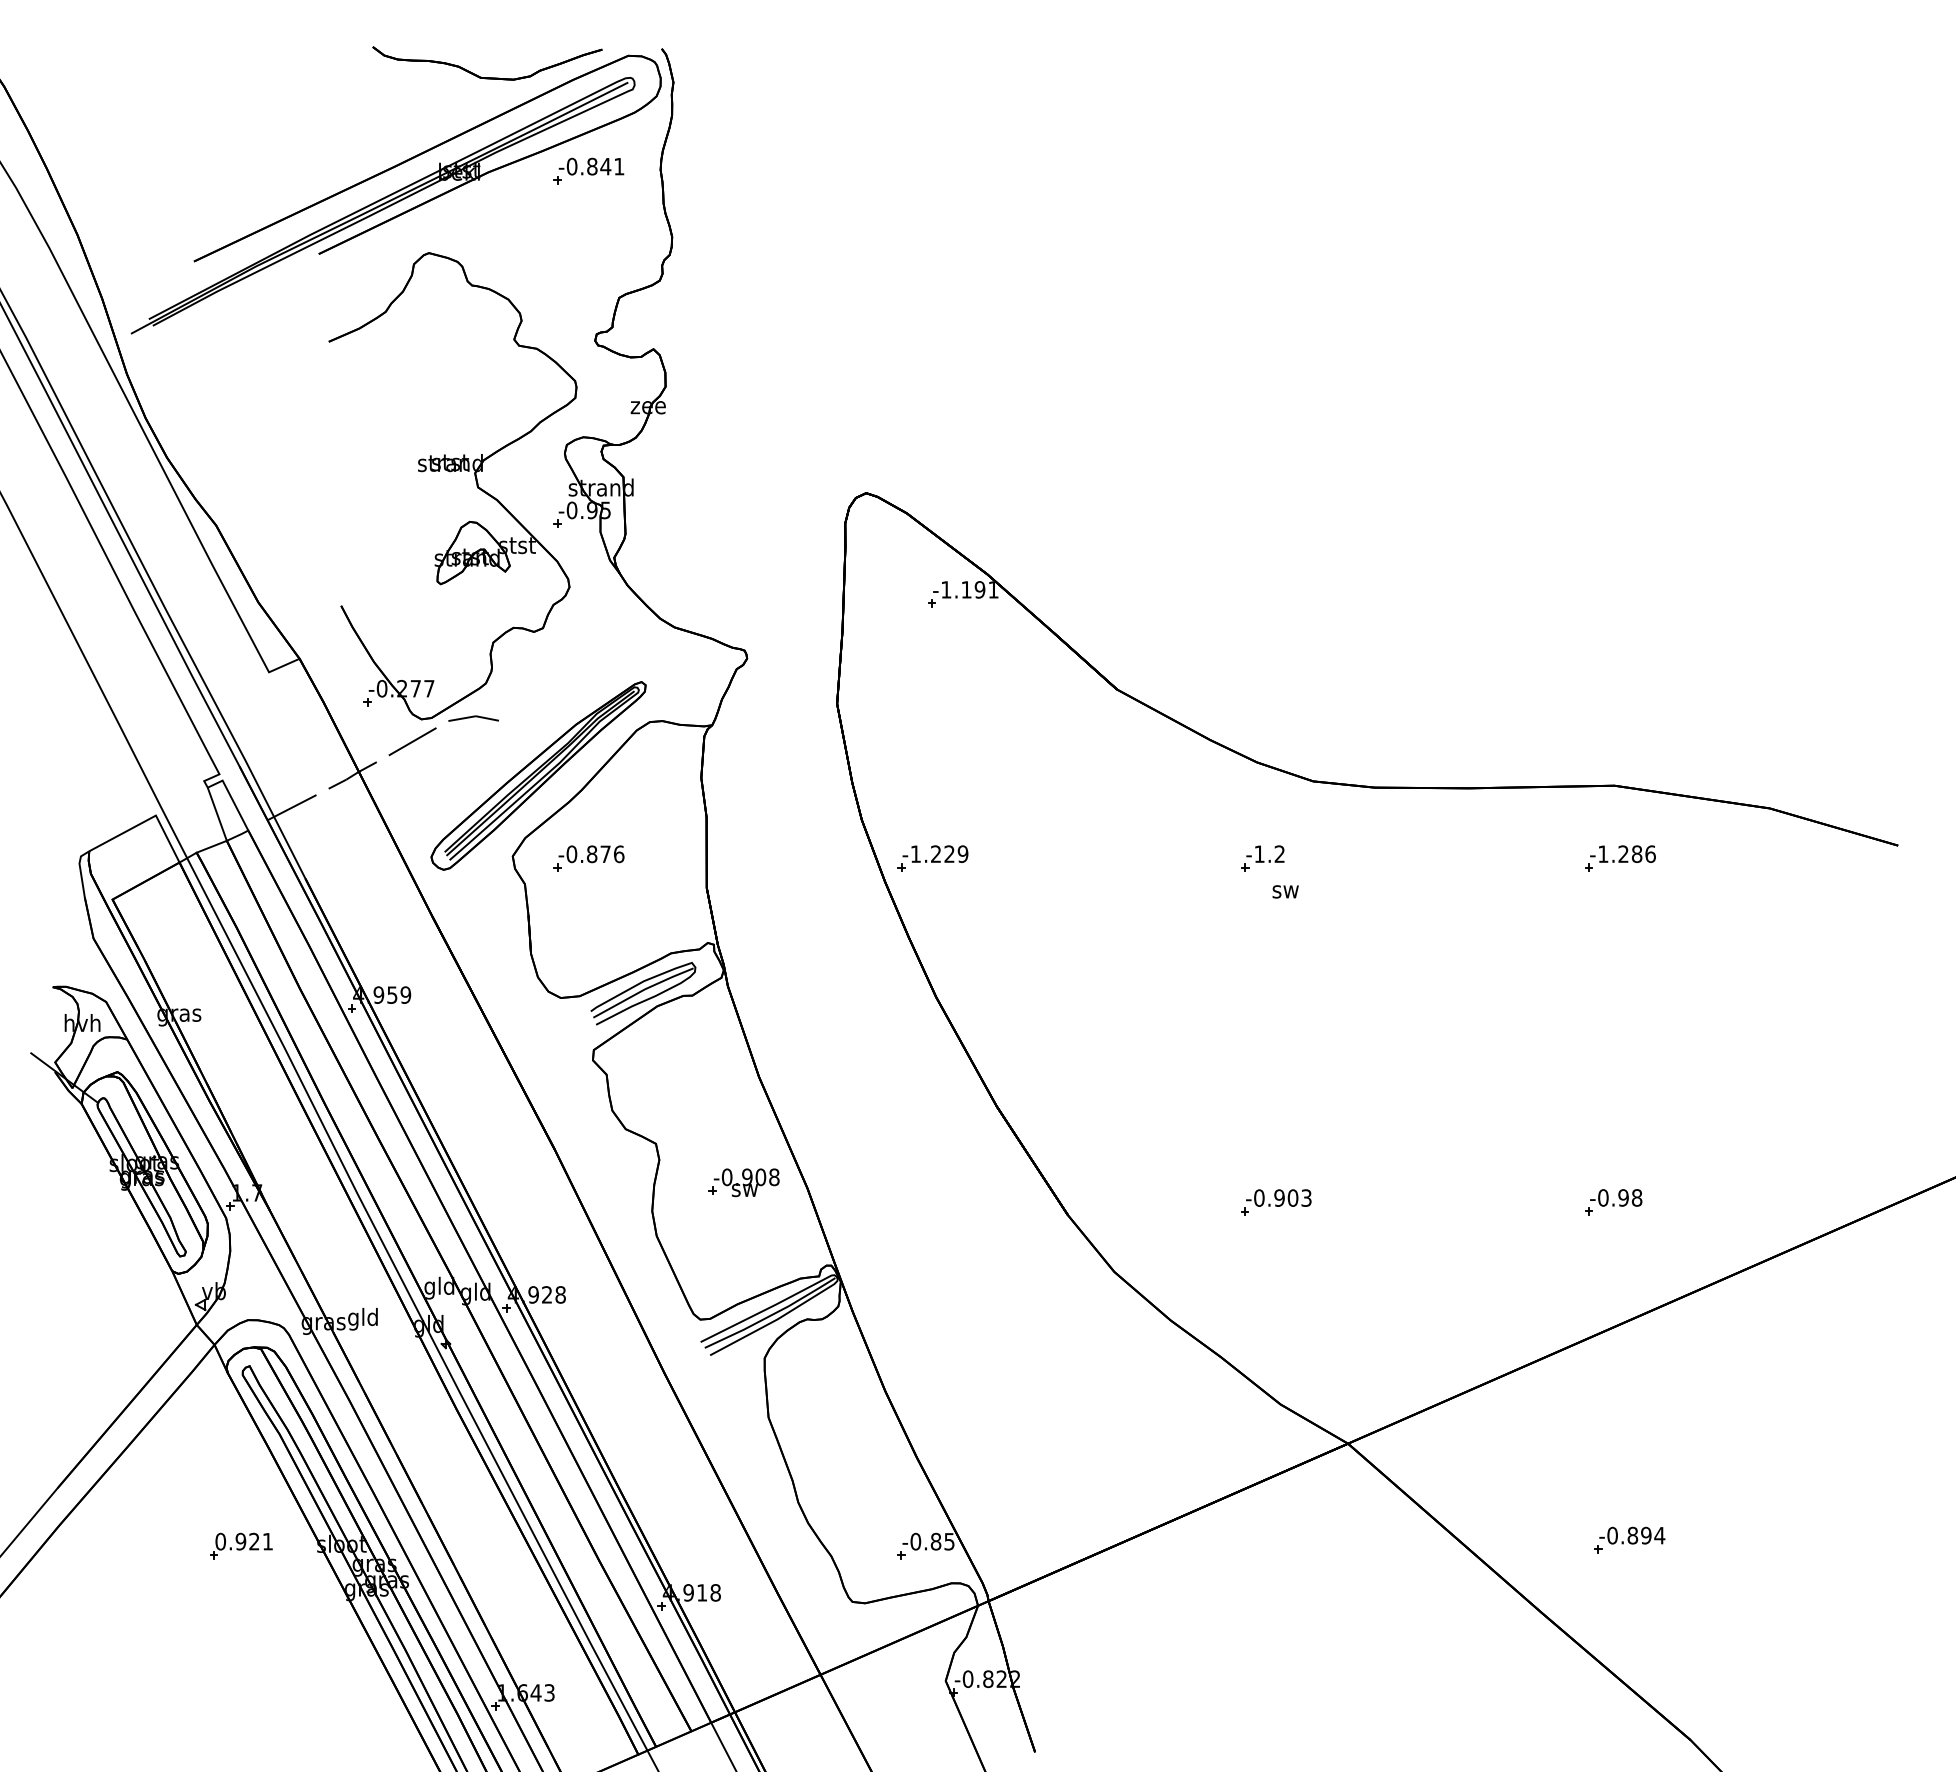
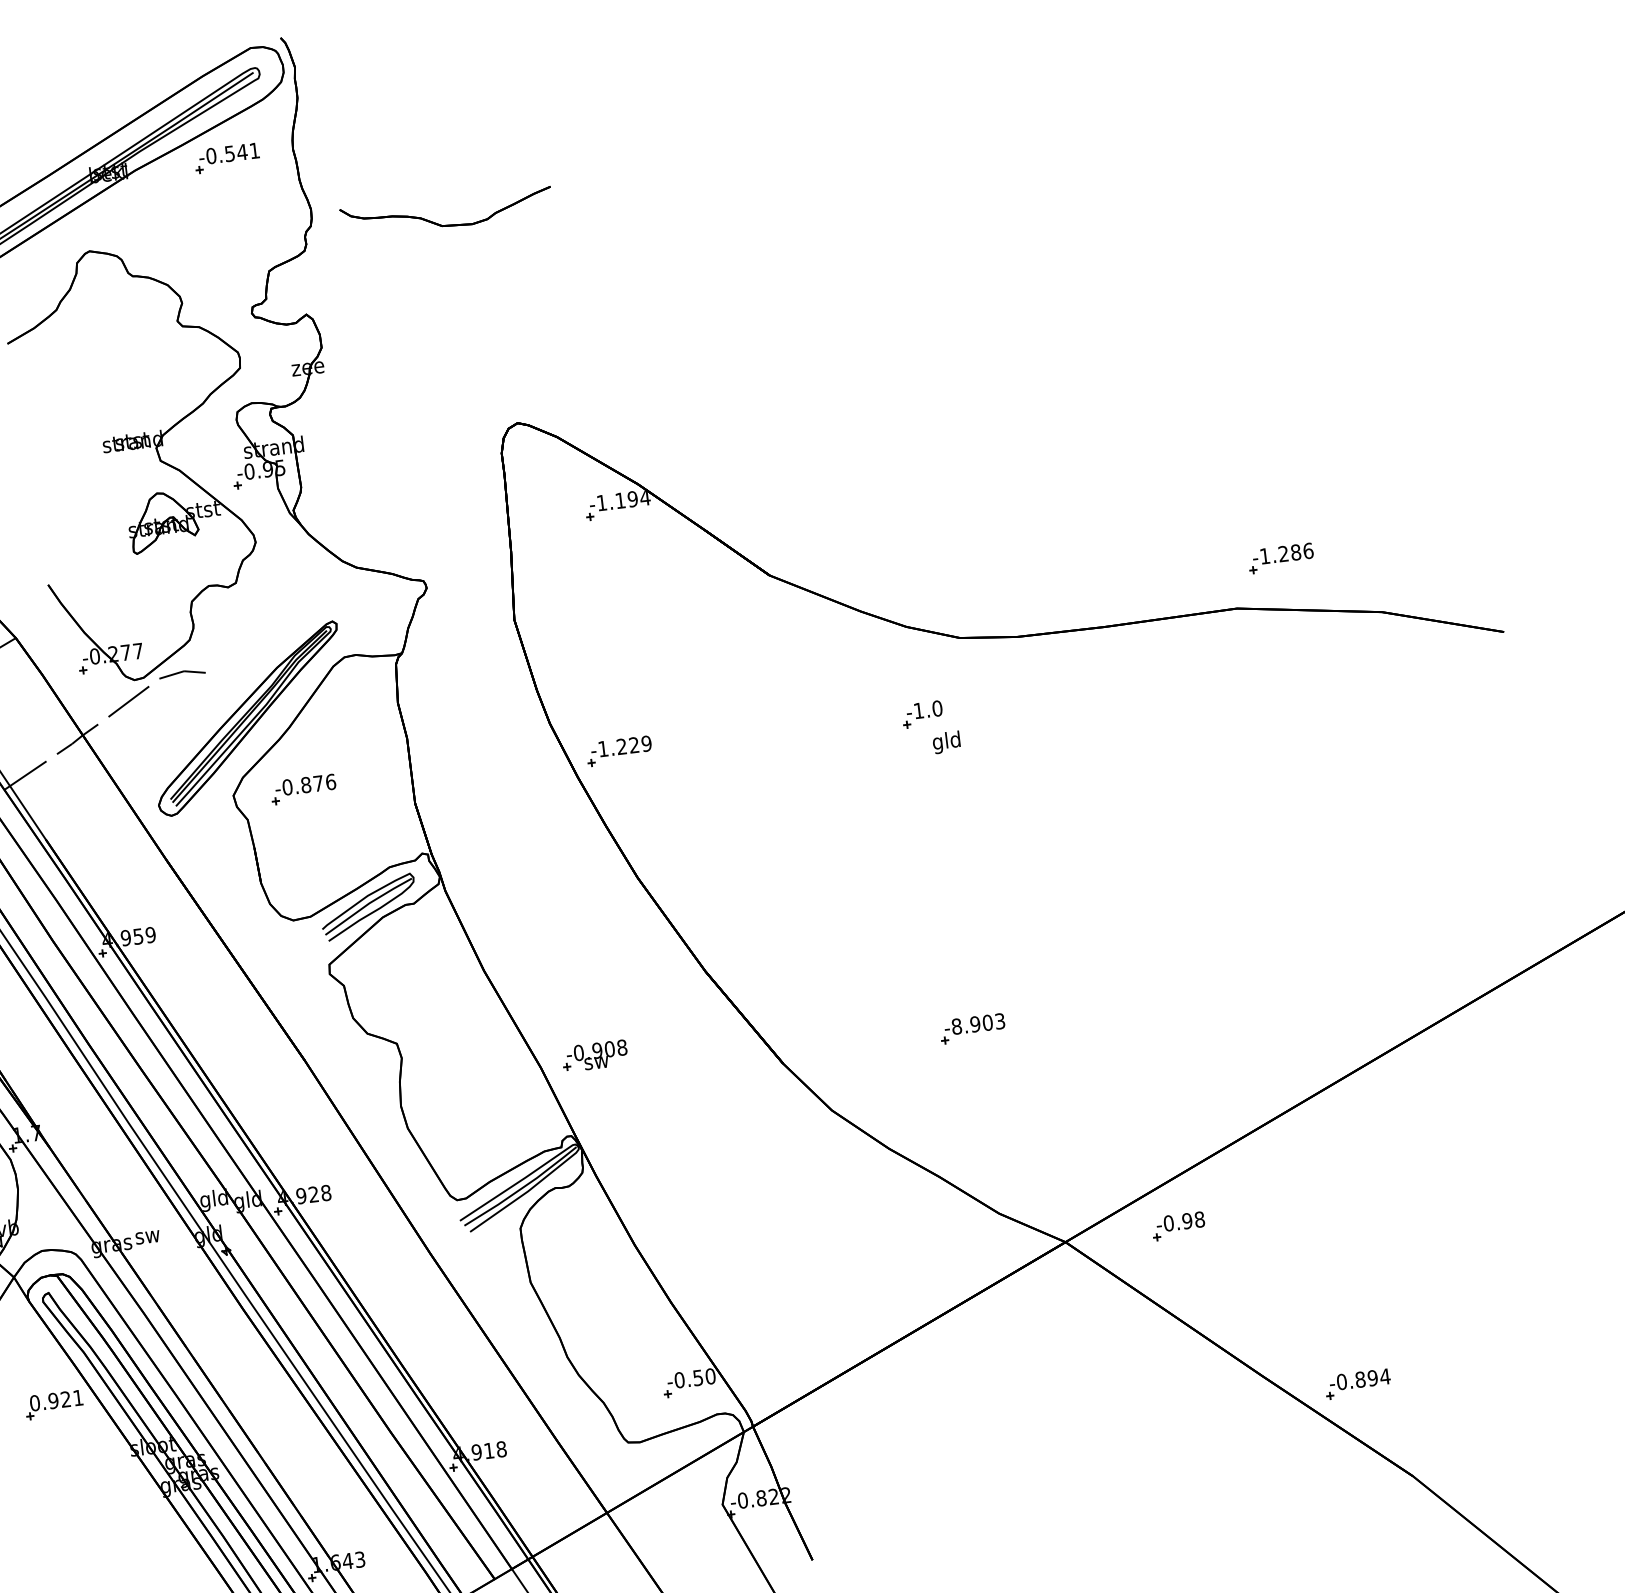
part: (487, 77) -> (448, 225), moved
text: (592, 166) -> (230, 153), -0.841 -> -0.541
text: (993, 589) -> (645, 497), -1.191 -> -1.194
text: (1279, 853) -> (937, 707), -1.2 -> -1.0
part: (1620, 858) -> (1281, 558), moved
text: (1285, 891) -> (946, 742), sw -> gld
part: (743, 1182) -> (594, 1055), moved
text: (1259, 1197) -> (956, 1026), -0.903 -> -8.903
part: (1613, 1202) -> (1178, 1226), moved
text: (362, 1318) -> (146, 1236), gld -> sw
part: (1629, 1539) -> (1357, 1383), moved
text: (942, 1541) -> (704, 1377), -0.85 -> -0.50
part: (241, 1545) -> (54, 1404), moved

